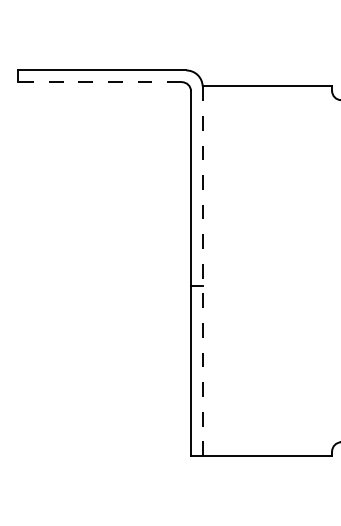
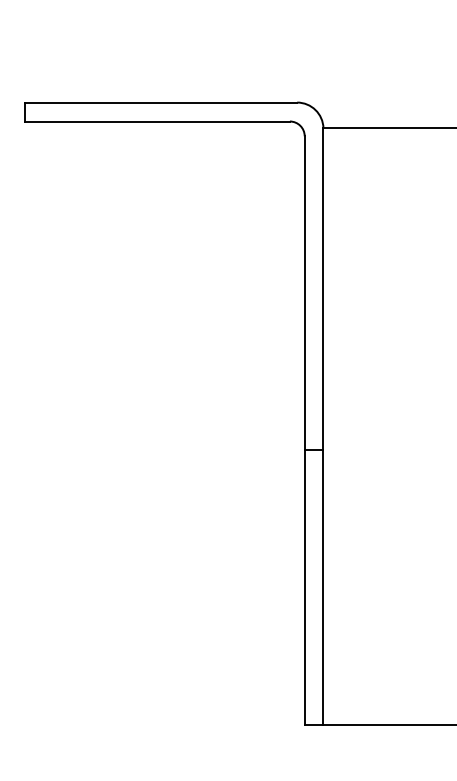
line: (99, 82) -> (156, 121), dashed -> solid
line: (202, 271) -> (323, 426), dashed -> solid

